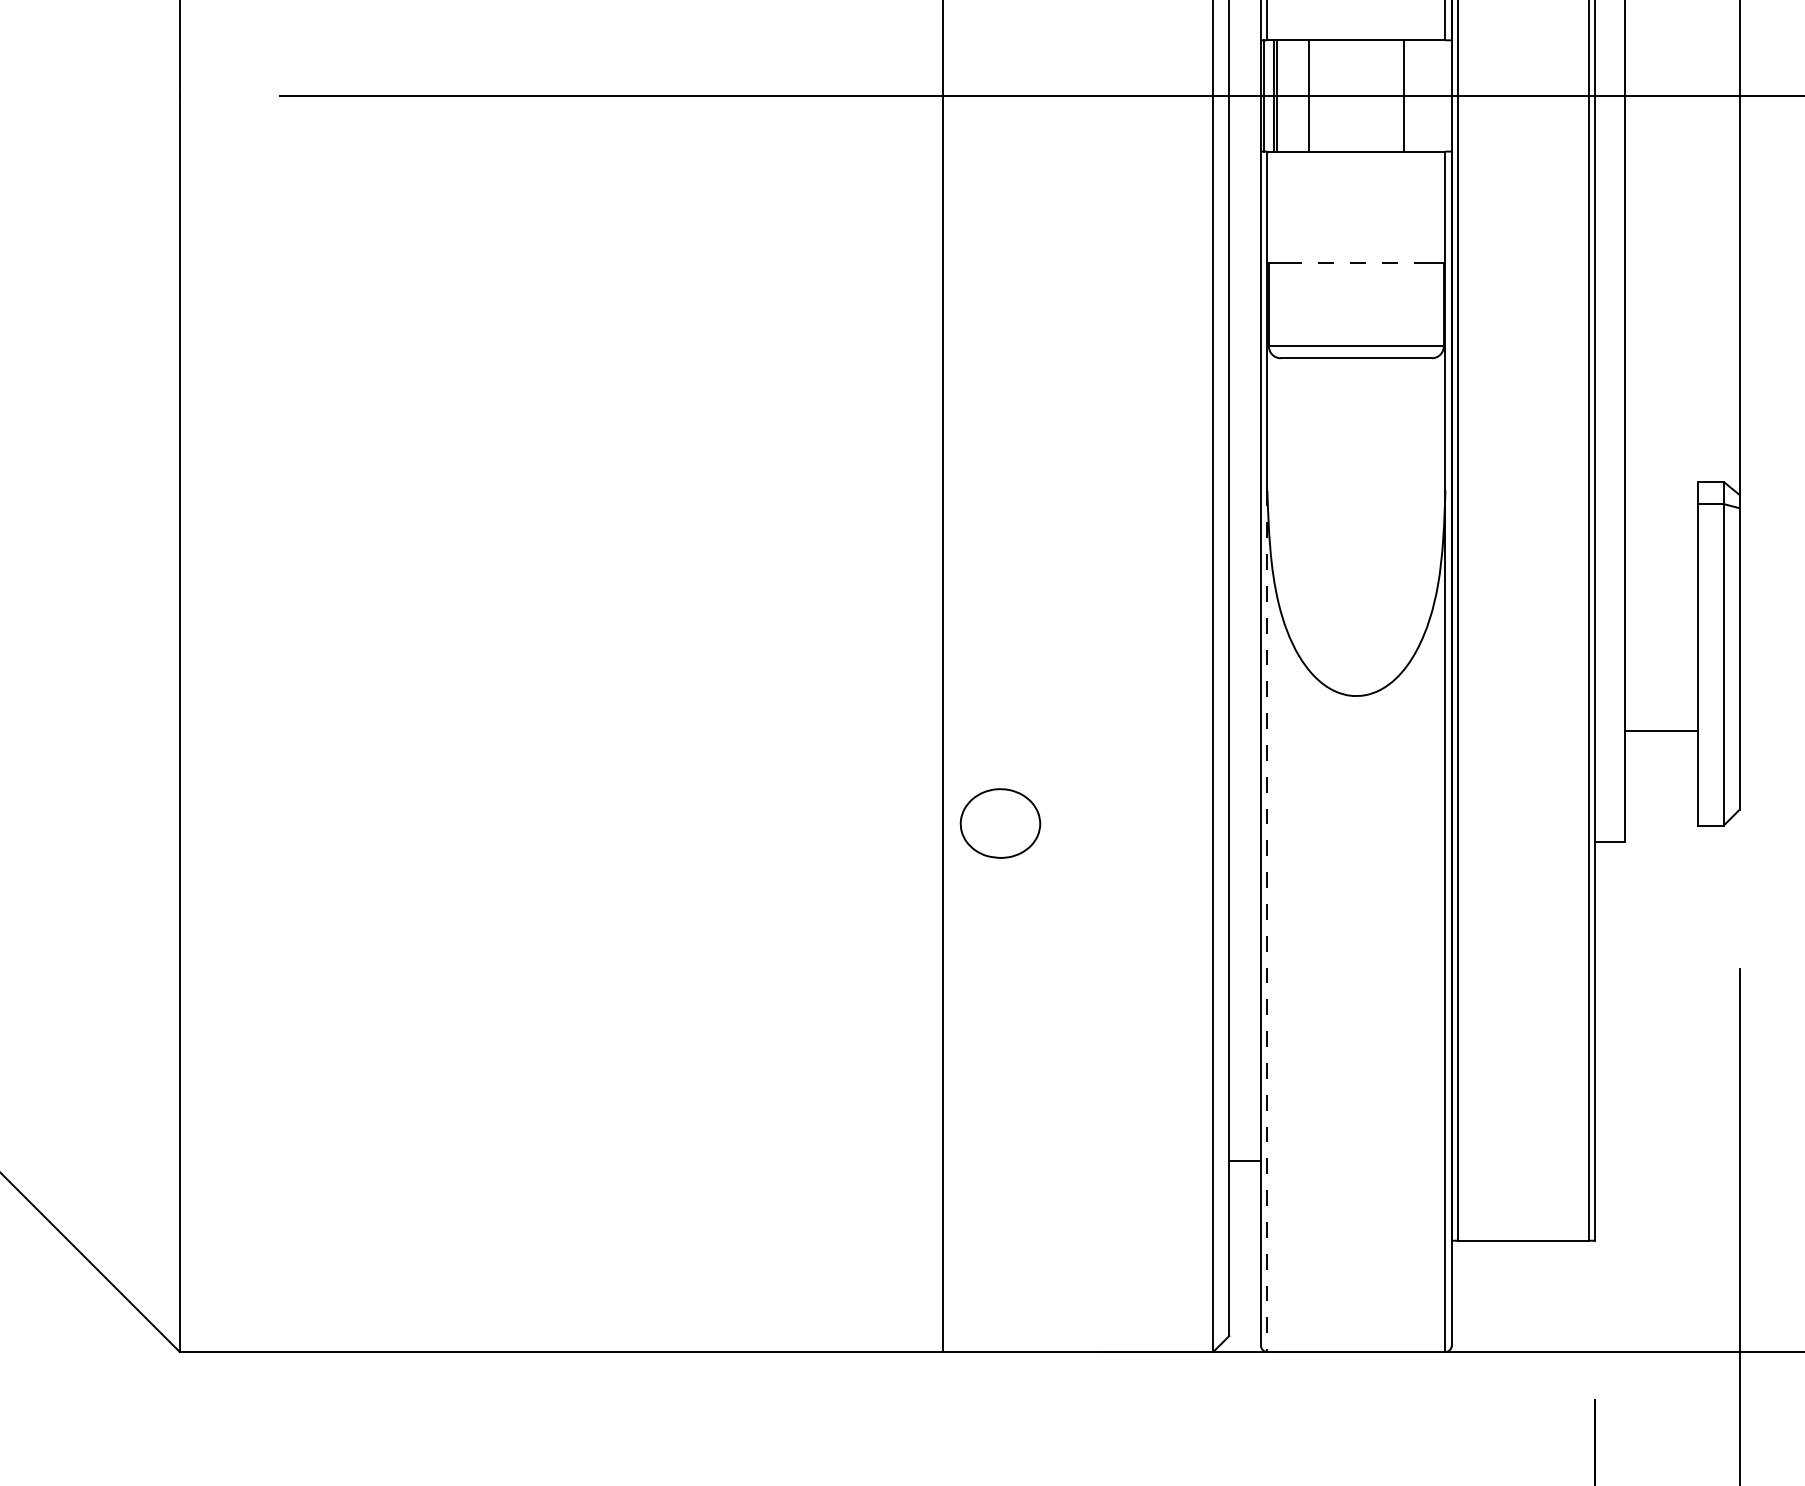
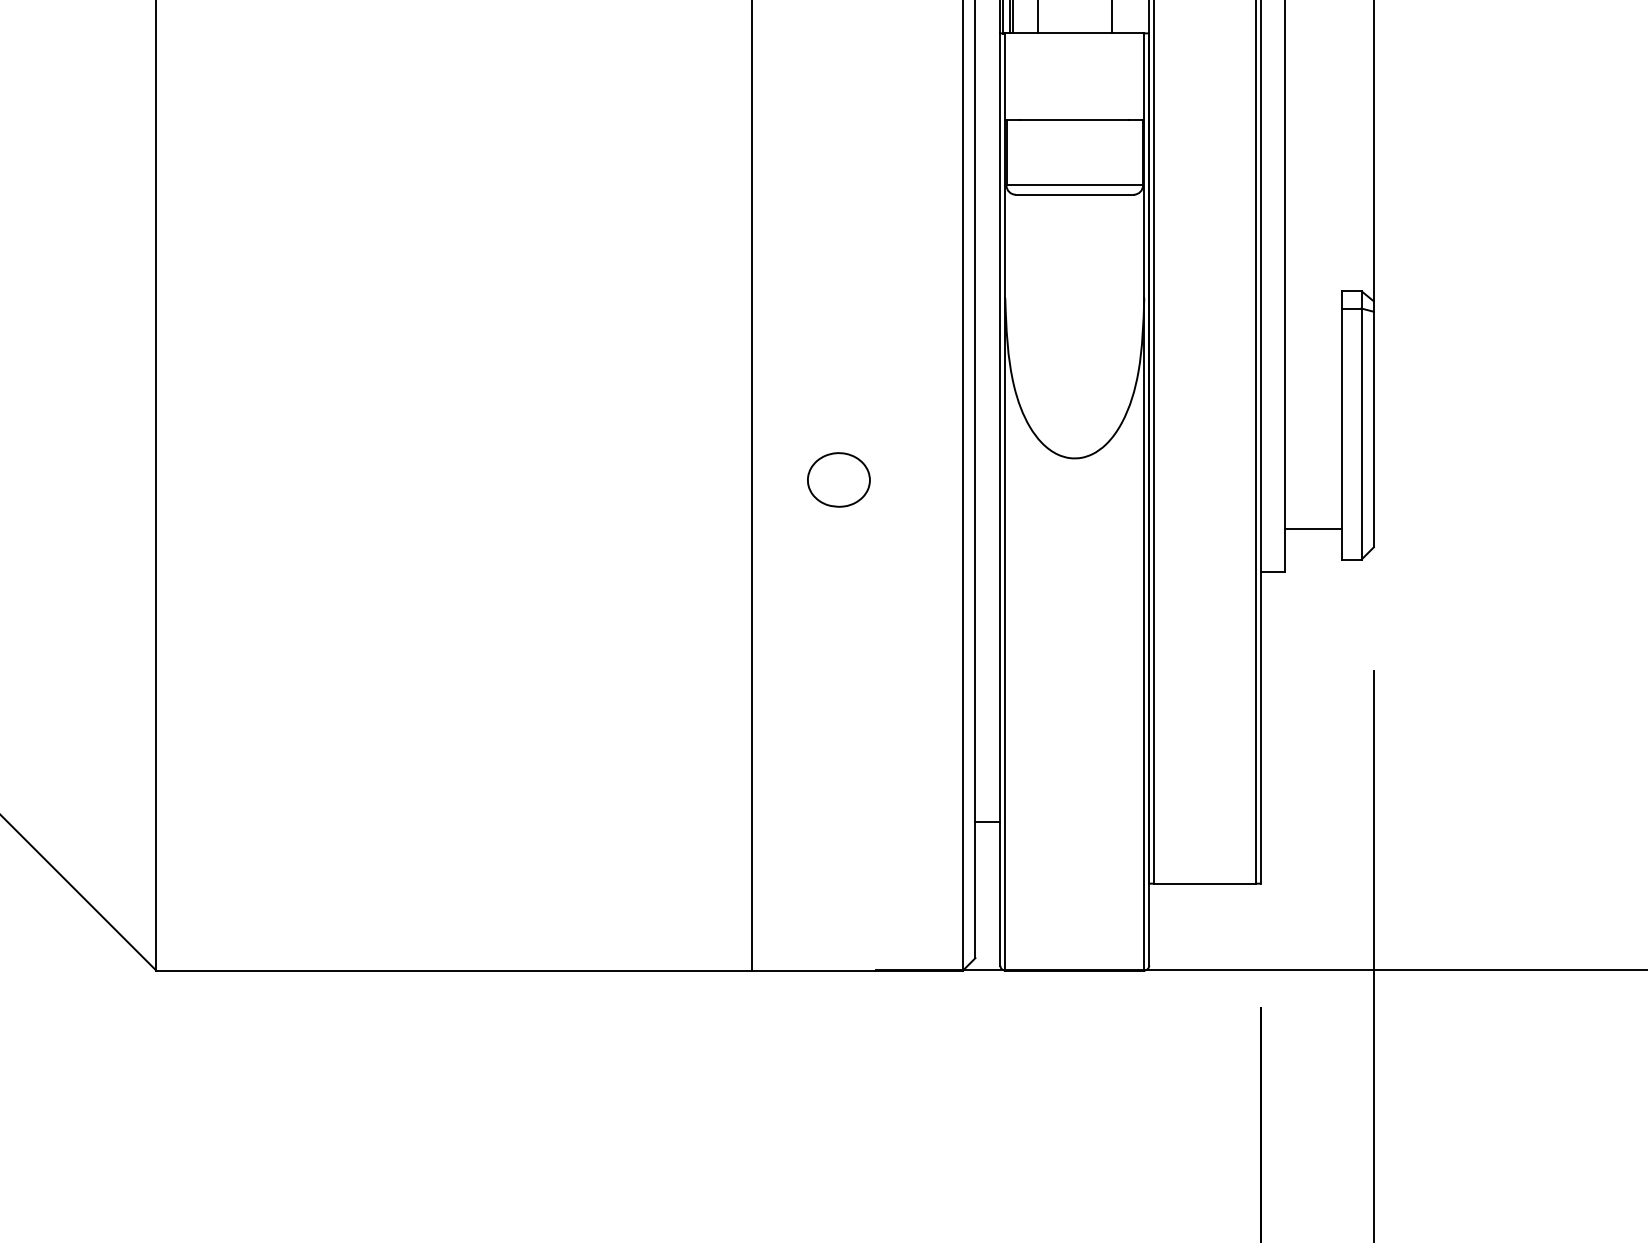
line: (1356, 263) -> (1074, 120), dashed -> solid
line: (1660, 730) -> (1312, 528), moved
part: (999, 822) -> (838, 479), moved
line: (1267, 921) -> (1005, 634), dashed -> solid

